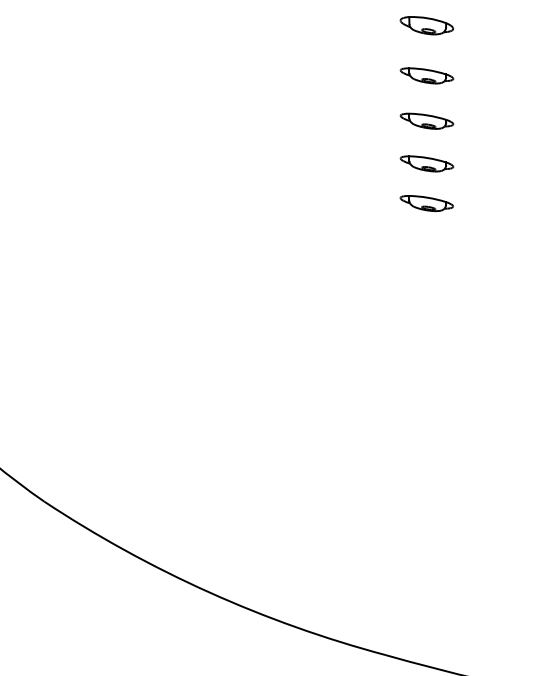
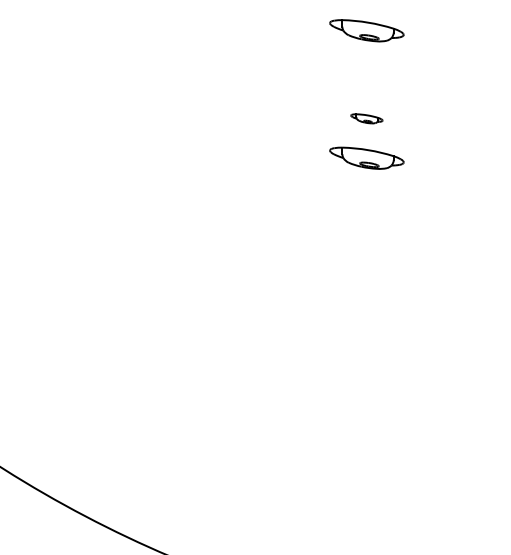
part: (426, 75) -> (366, 30), size x1.4
part: (426, 120) -> (366, 75), removed
part: (426, 163) -> (366, 118), size x0.6
part: (426, 203) -> (366, 158), size x1.4

